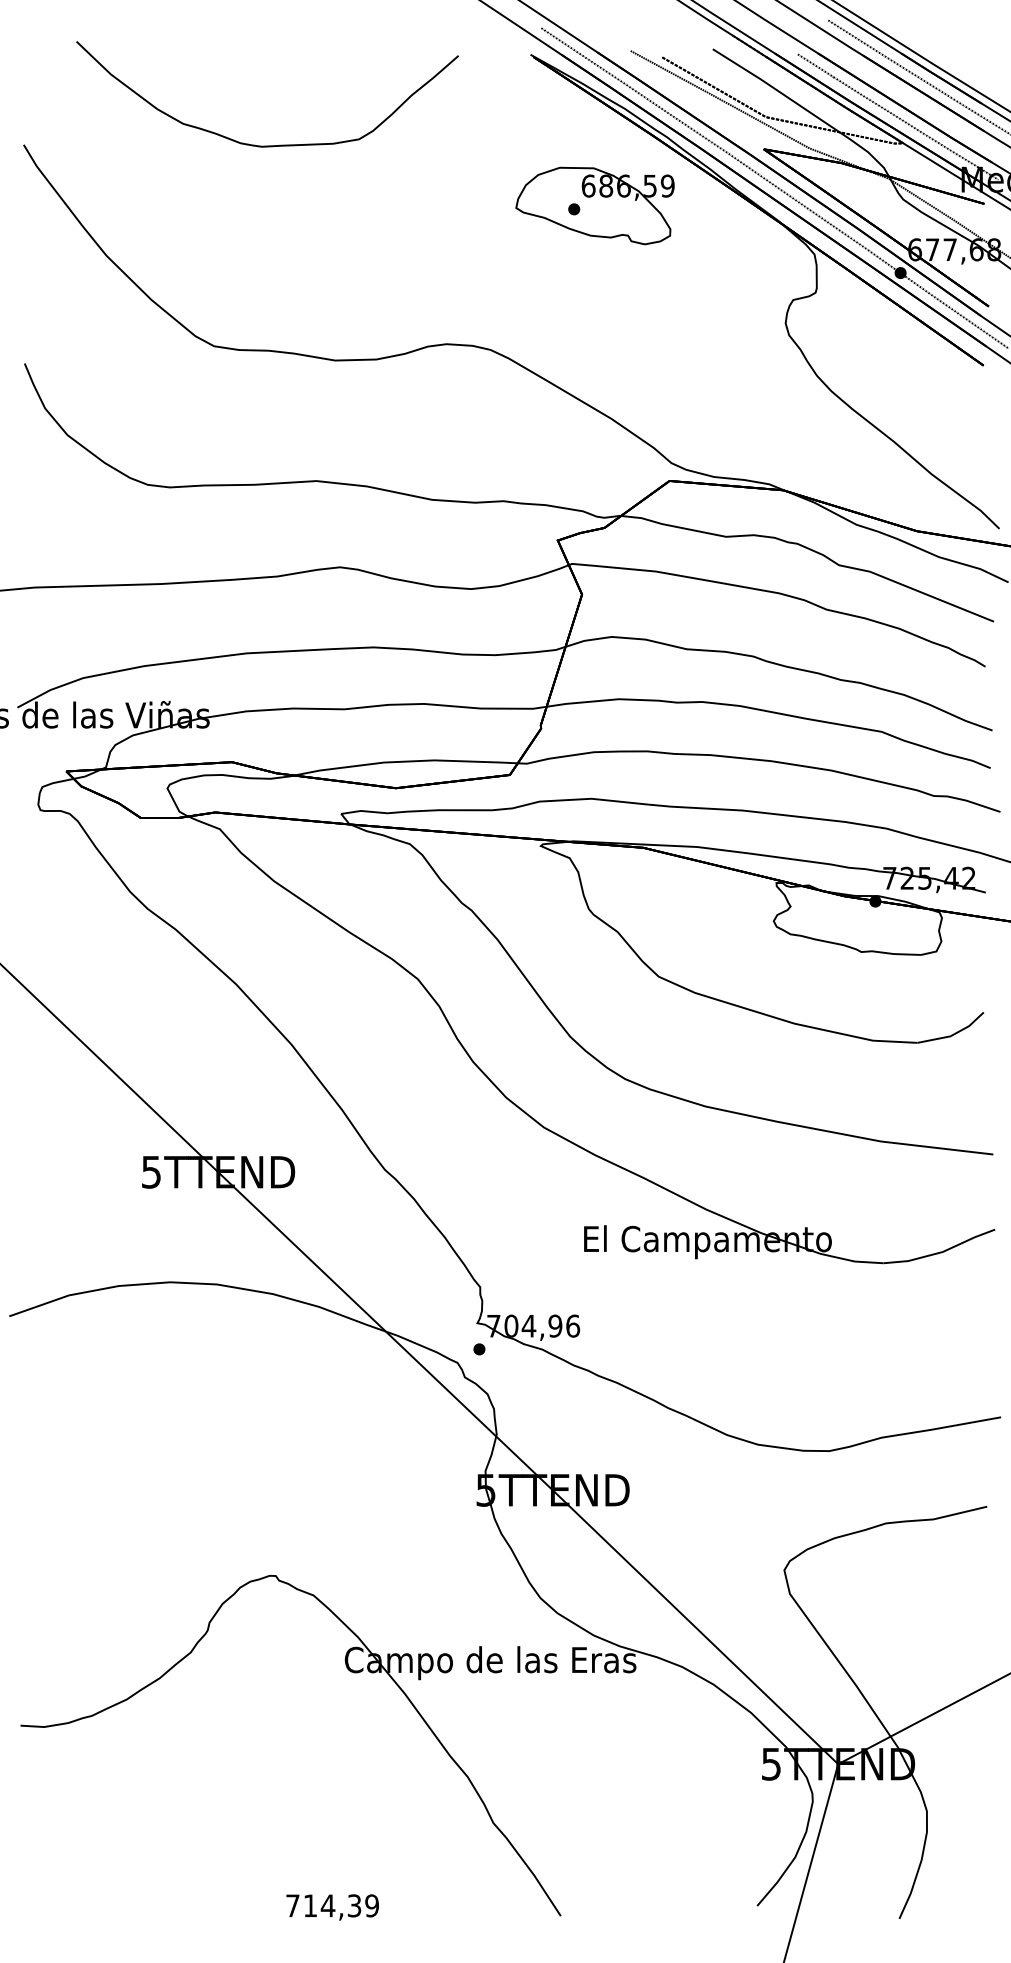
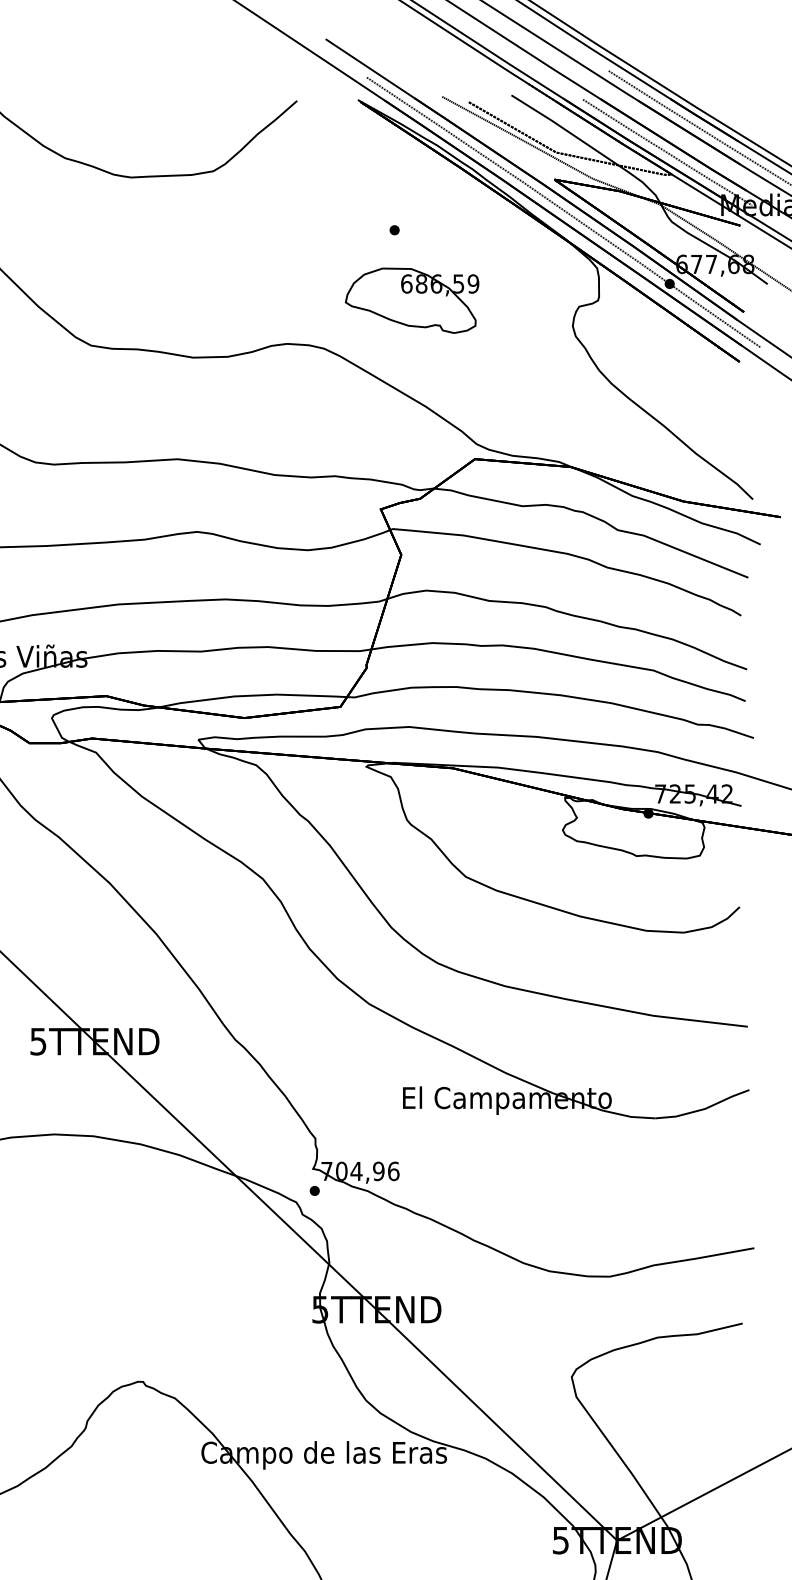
part: (594, 205) -> (411, 300), moved

